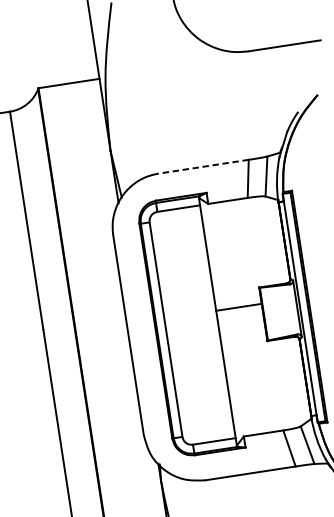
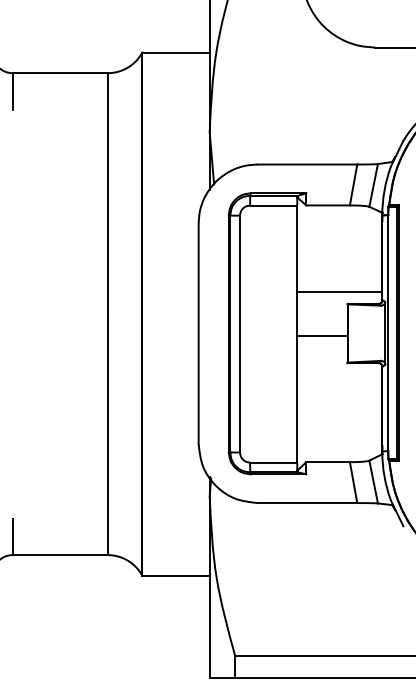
line: (203, 166) -> (307, 164), dashed -> solid
line: (250, 278) -> (339, 292), added
line: (239, 307) -> (322, 336), moved

